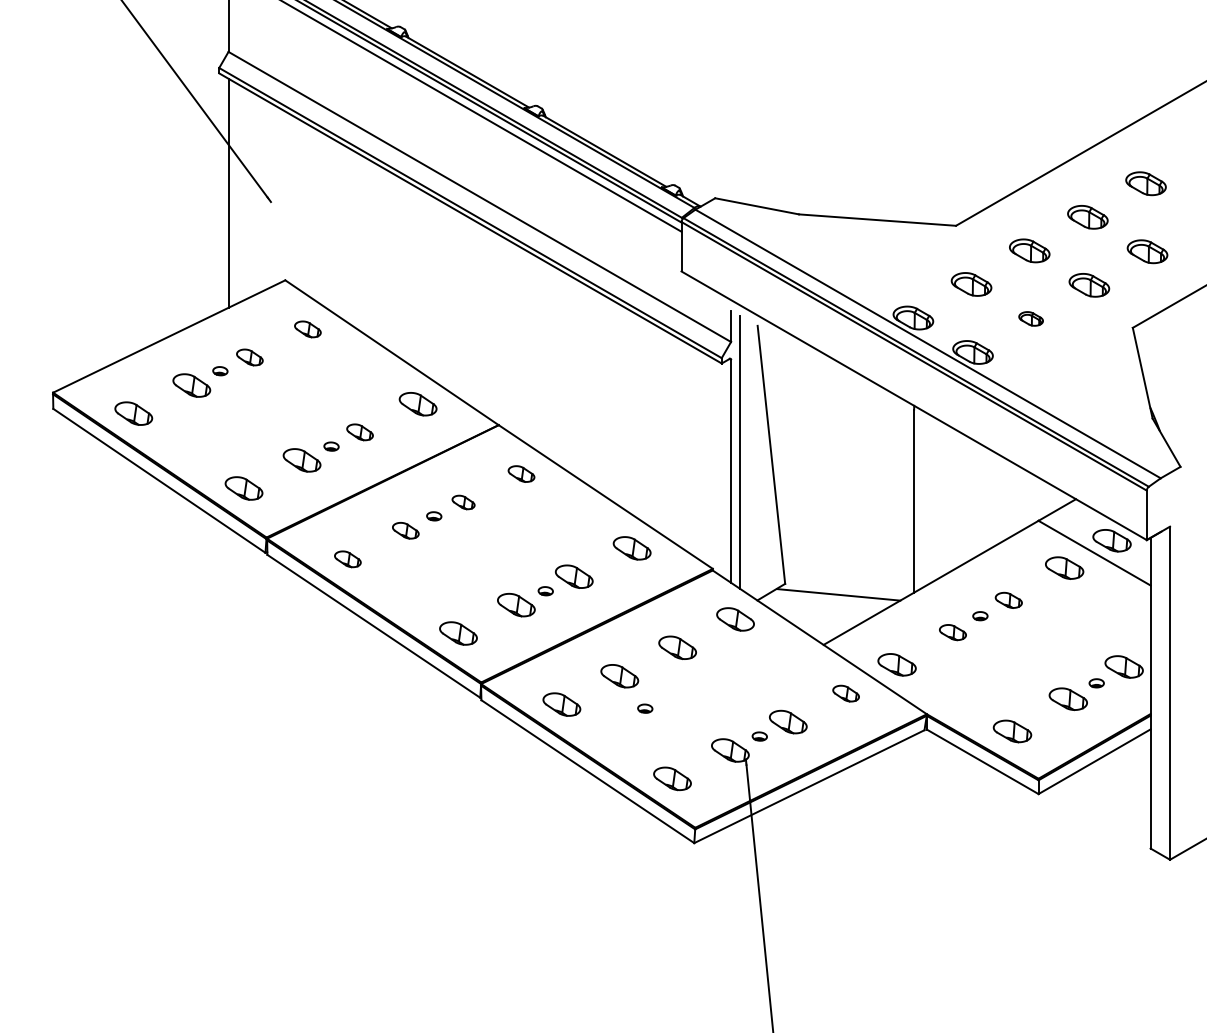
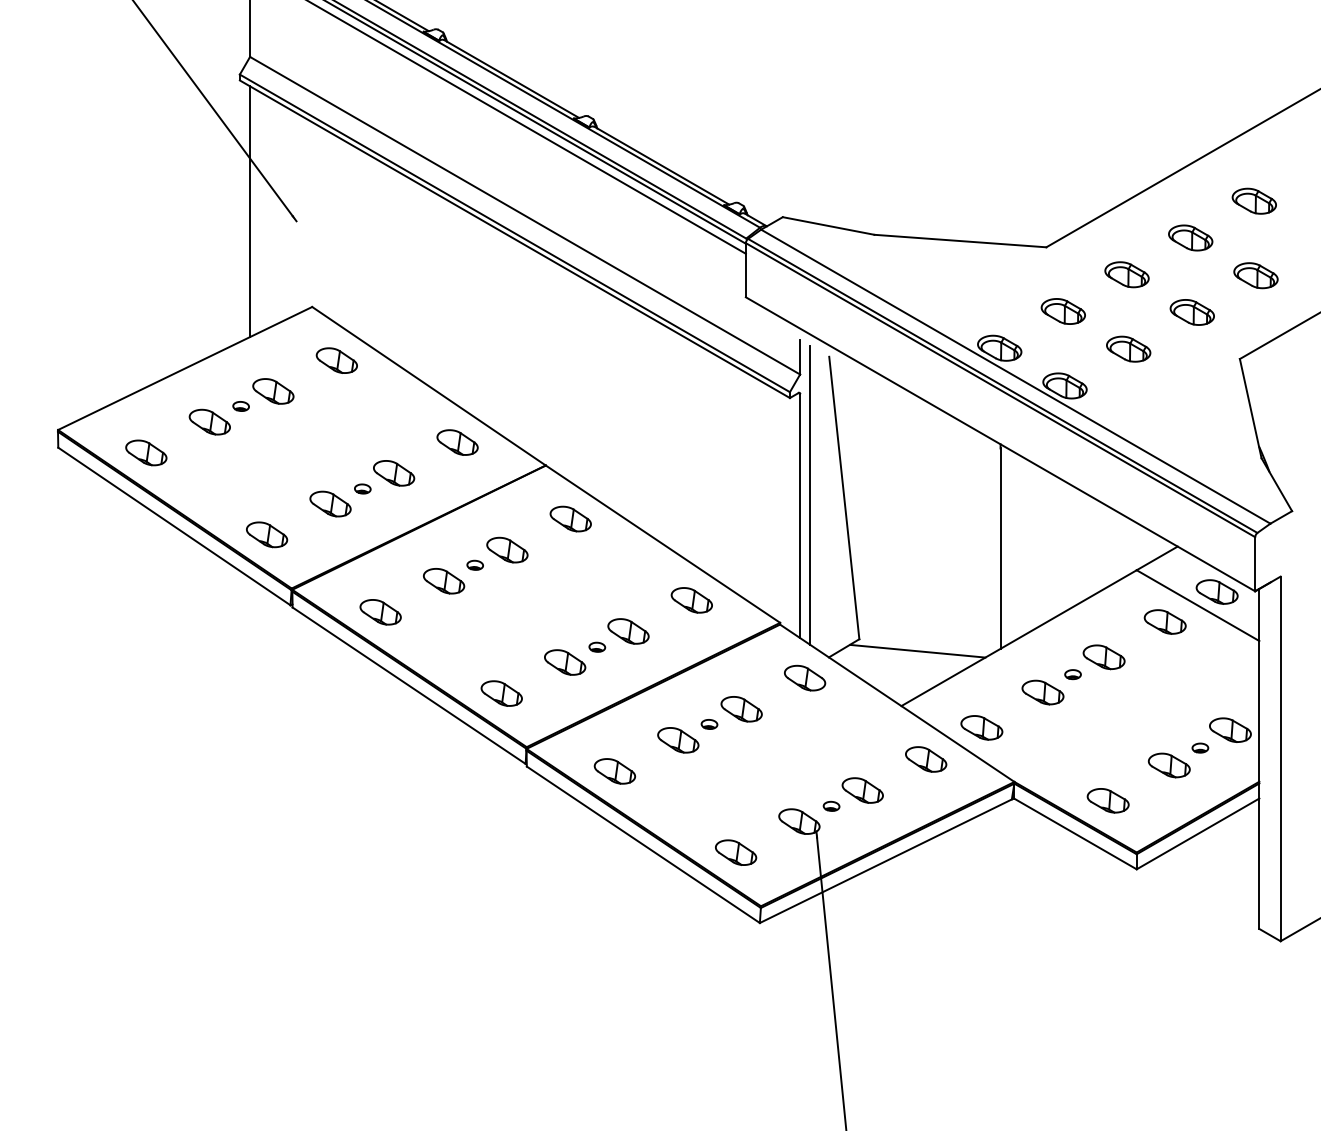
part: (1030, 318) -> (1127, 348), size x1.67
part: (307, 329) -> (336, 360), size x1.43
part: (249, 357) -> (273, 391), size x1.43
part: (359, 432) -> (393, 473), size x1.43
part: (521, 473) -> (570, 518), size x1.43
part: (463, 502) -> (507, 550), size x1.67
part: (405, 530) -> (443, 580), size x1.43
part: (347, 559) -> (380, 612), size x1.43
part: (1008, 600) -> (1103, 657), size x1.43
part: (952, 632) -> (1042, 692), size x1.43
part: (845, 693) -> (925, 759), size x1.43
part: (645, 708) -> (709, 724), moved

